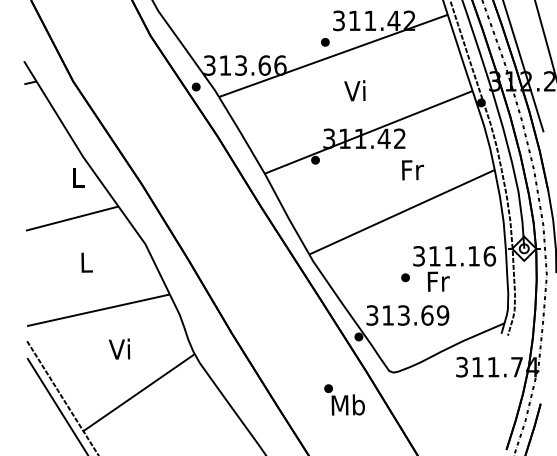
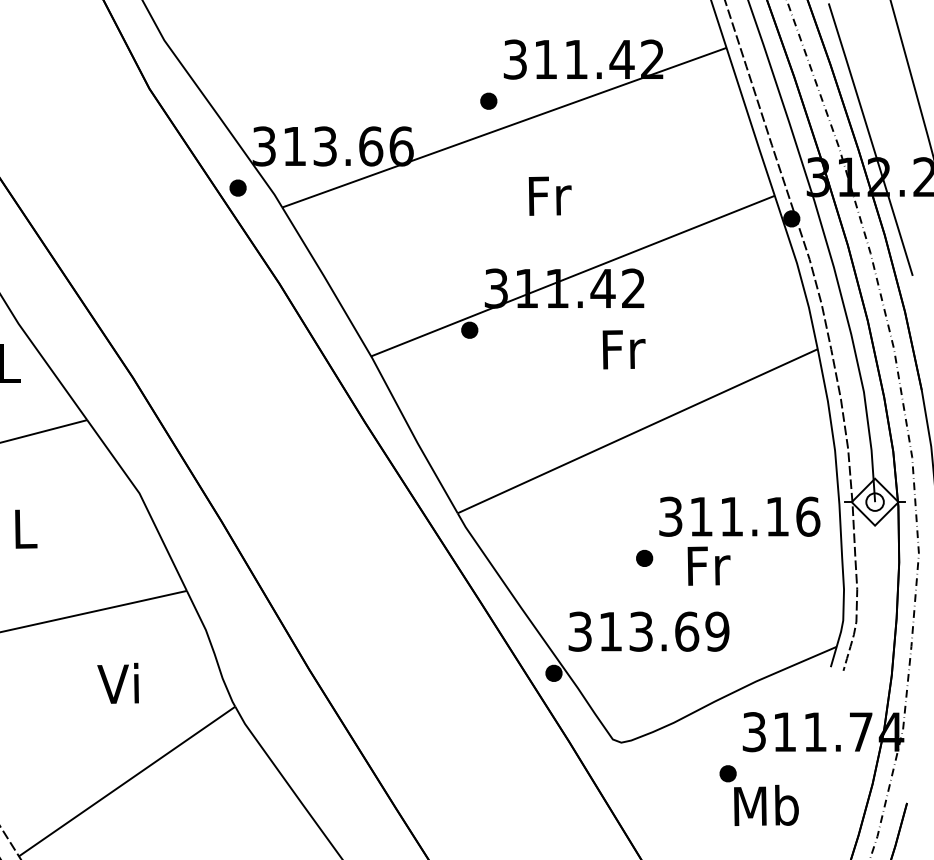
text: (355, 90) -> (547, 194), Vi -> Fr
text: (412, 170) -> (623, 350), moved
text: (119, 348) -> (118, 682), moved
text: (344, 399) -> (759, 794), moved

